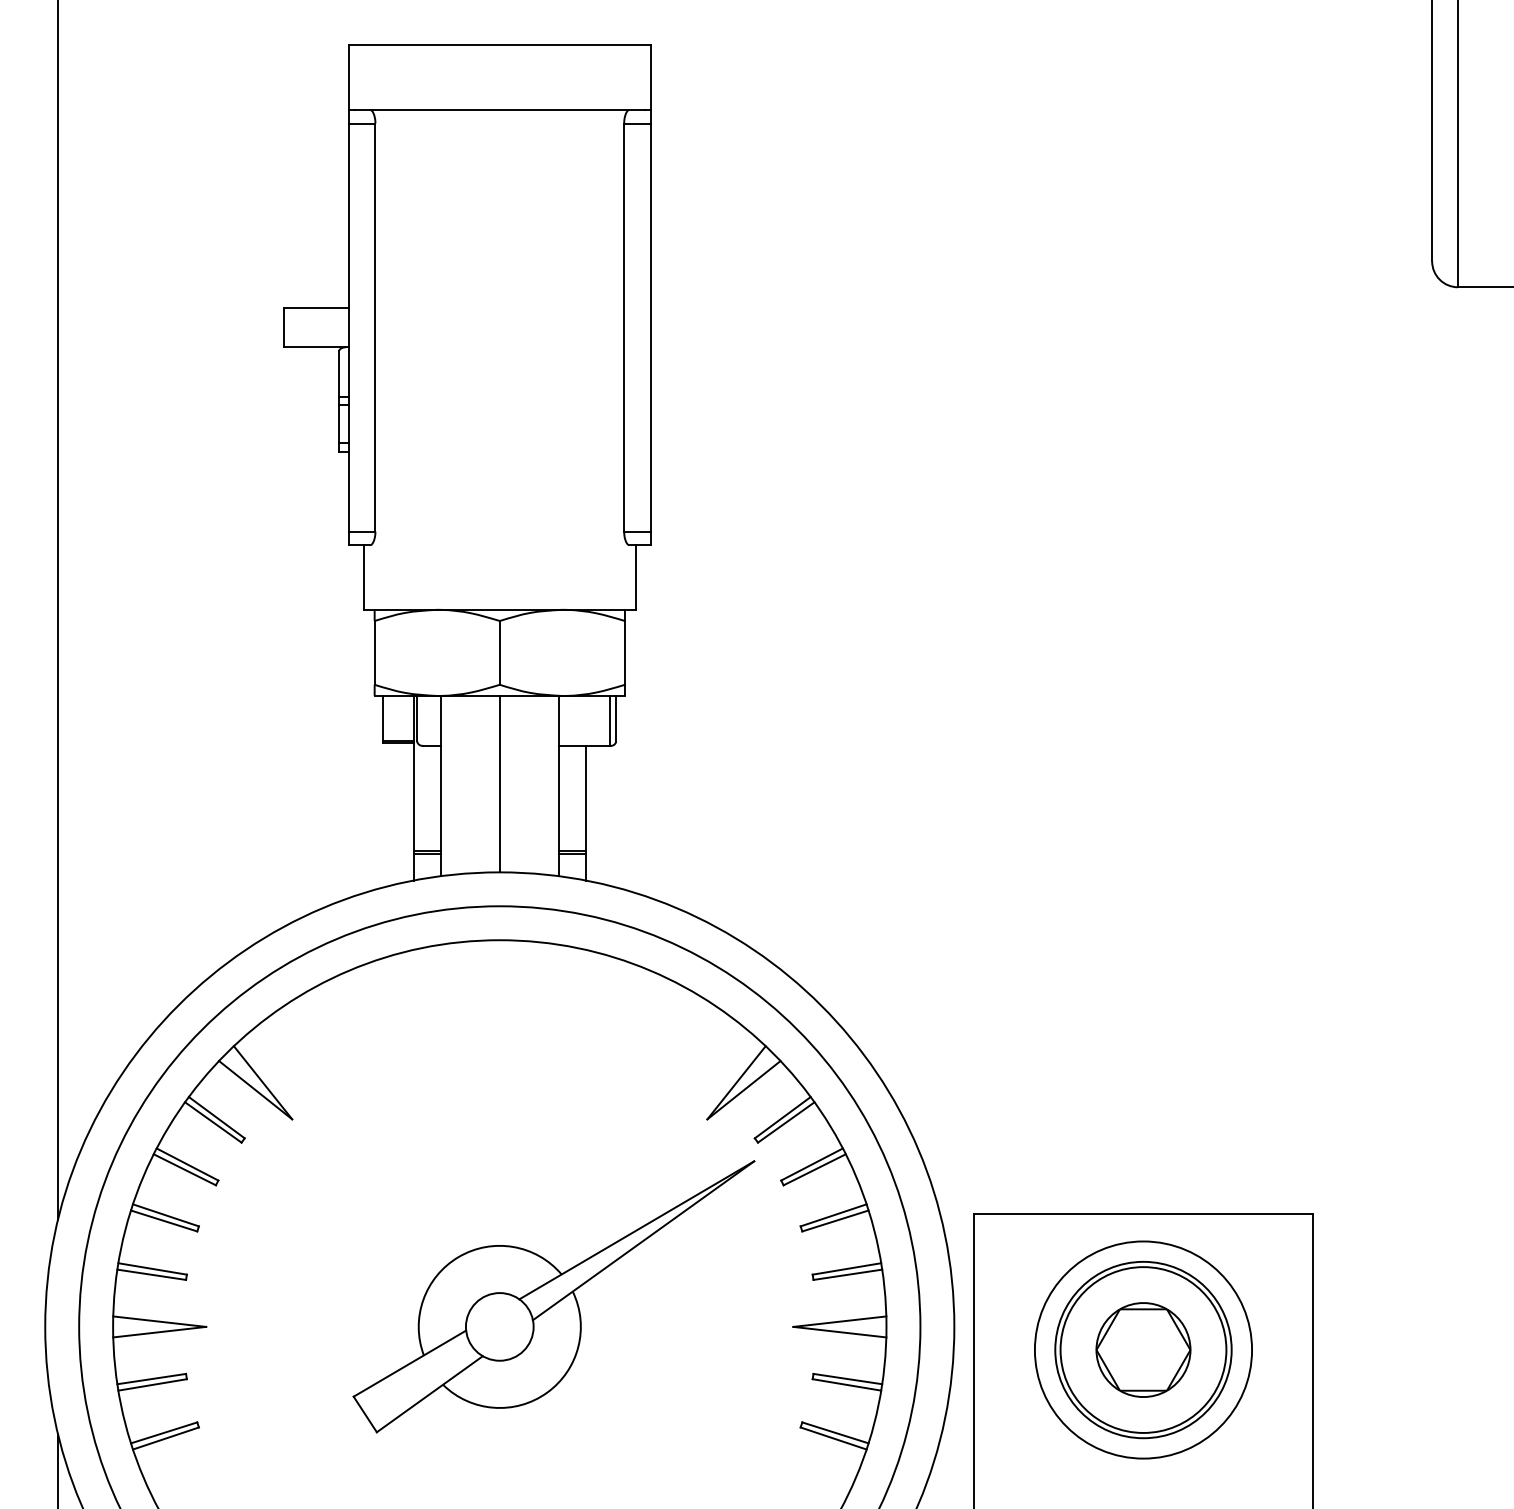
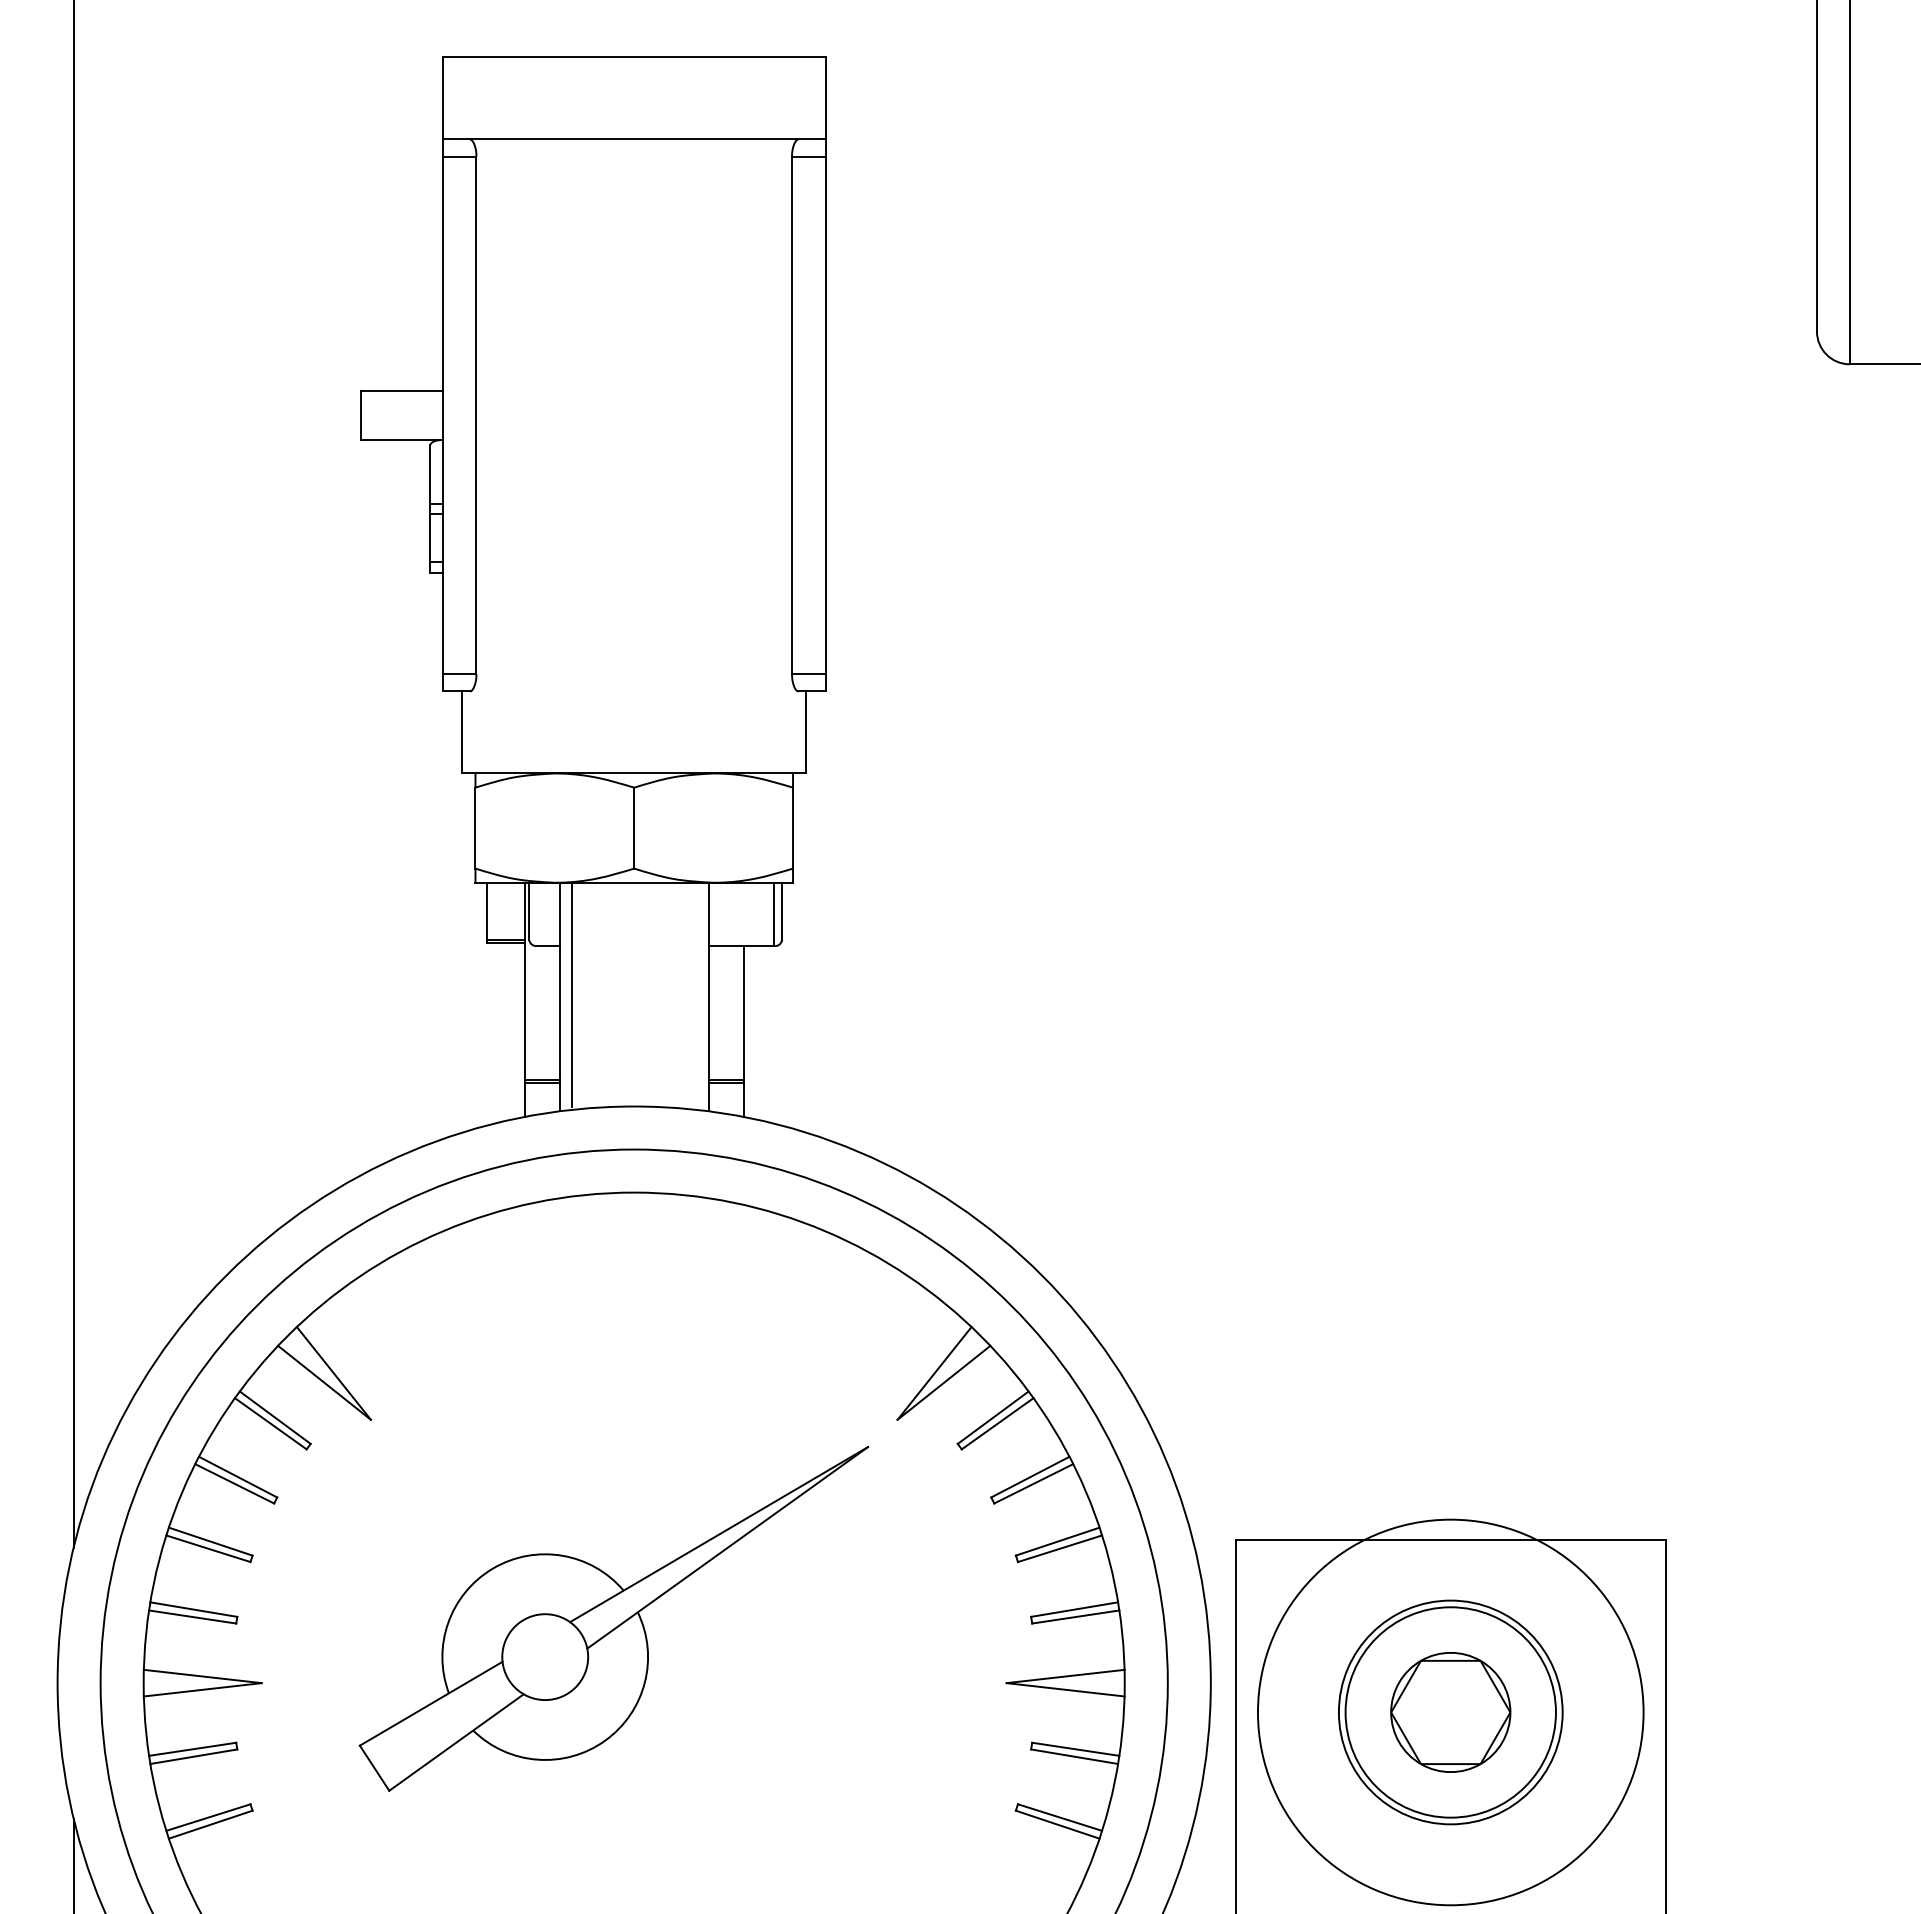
line: (500, 784) -> (572, 994), moved
part: (553, 1296) -> (613, 1618), moved
circle: (1143, 1350) -> (1450, 1712), size x1.4

